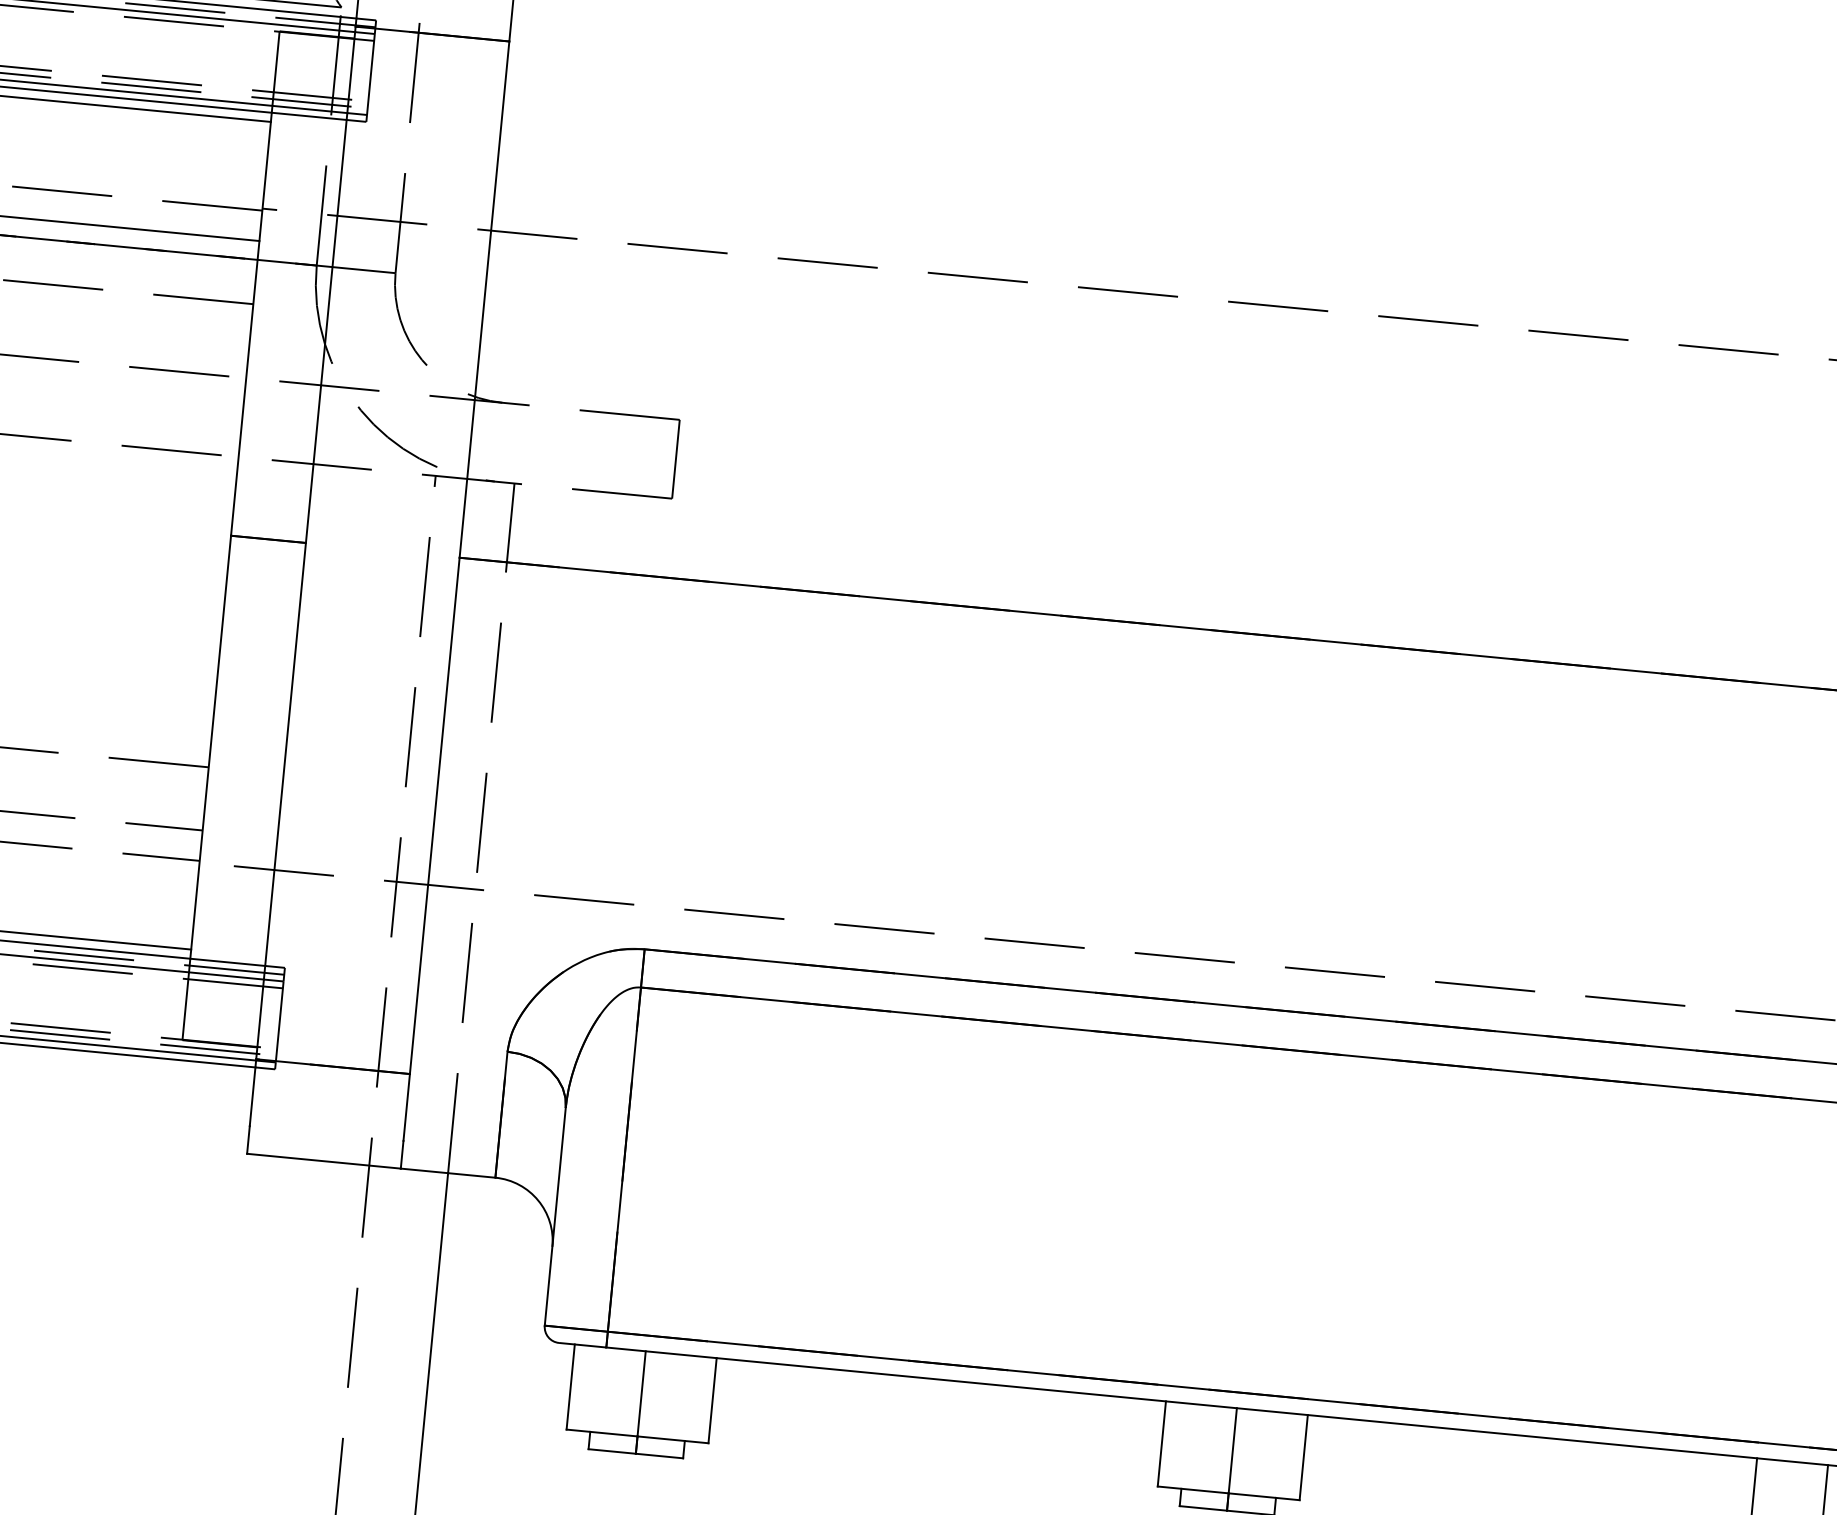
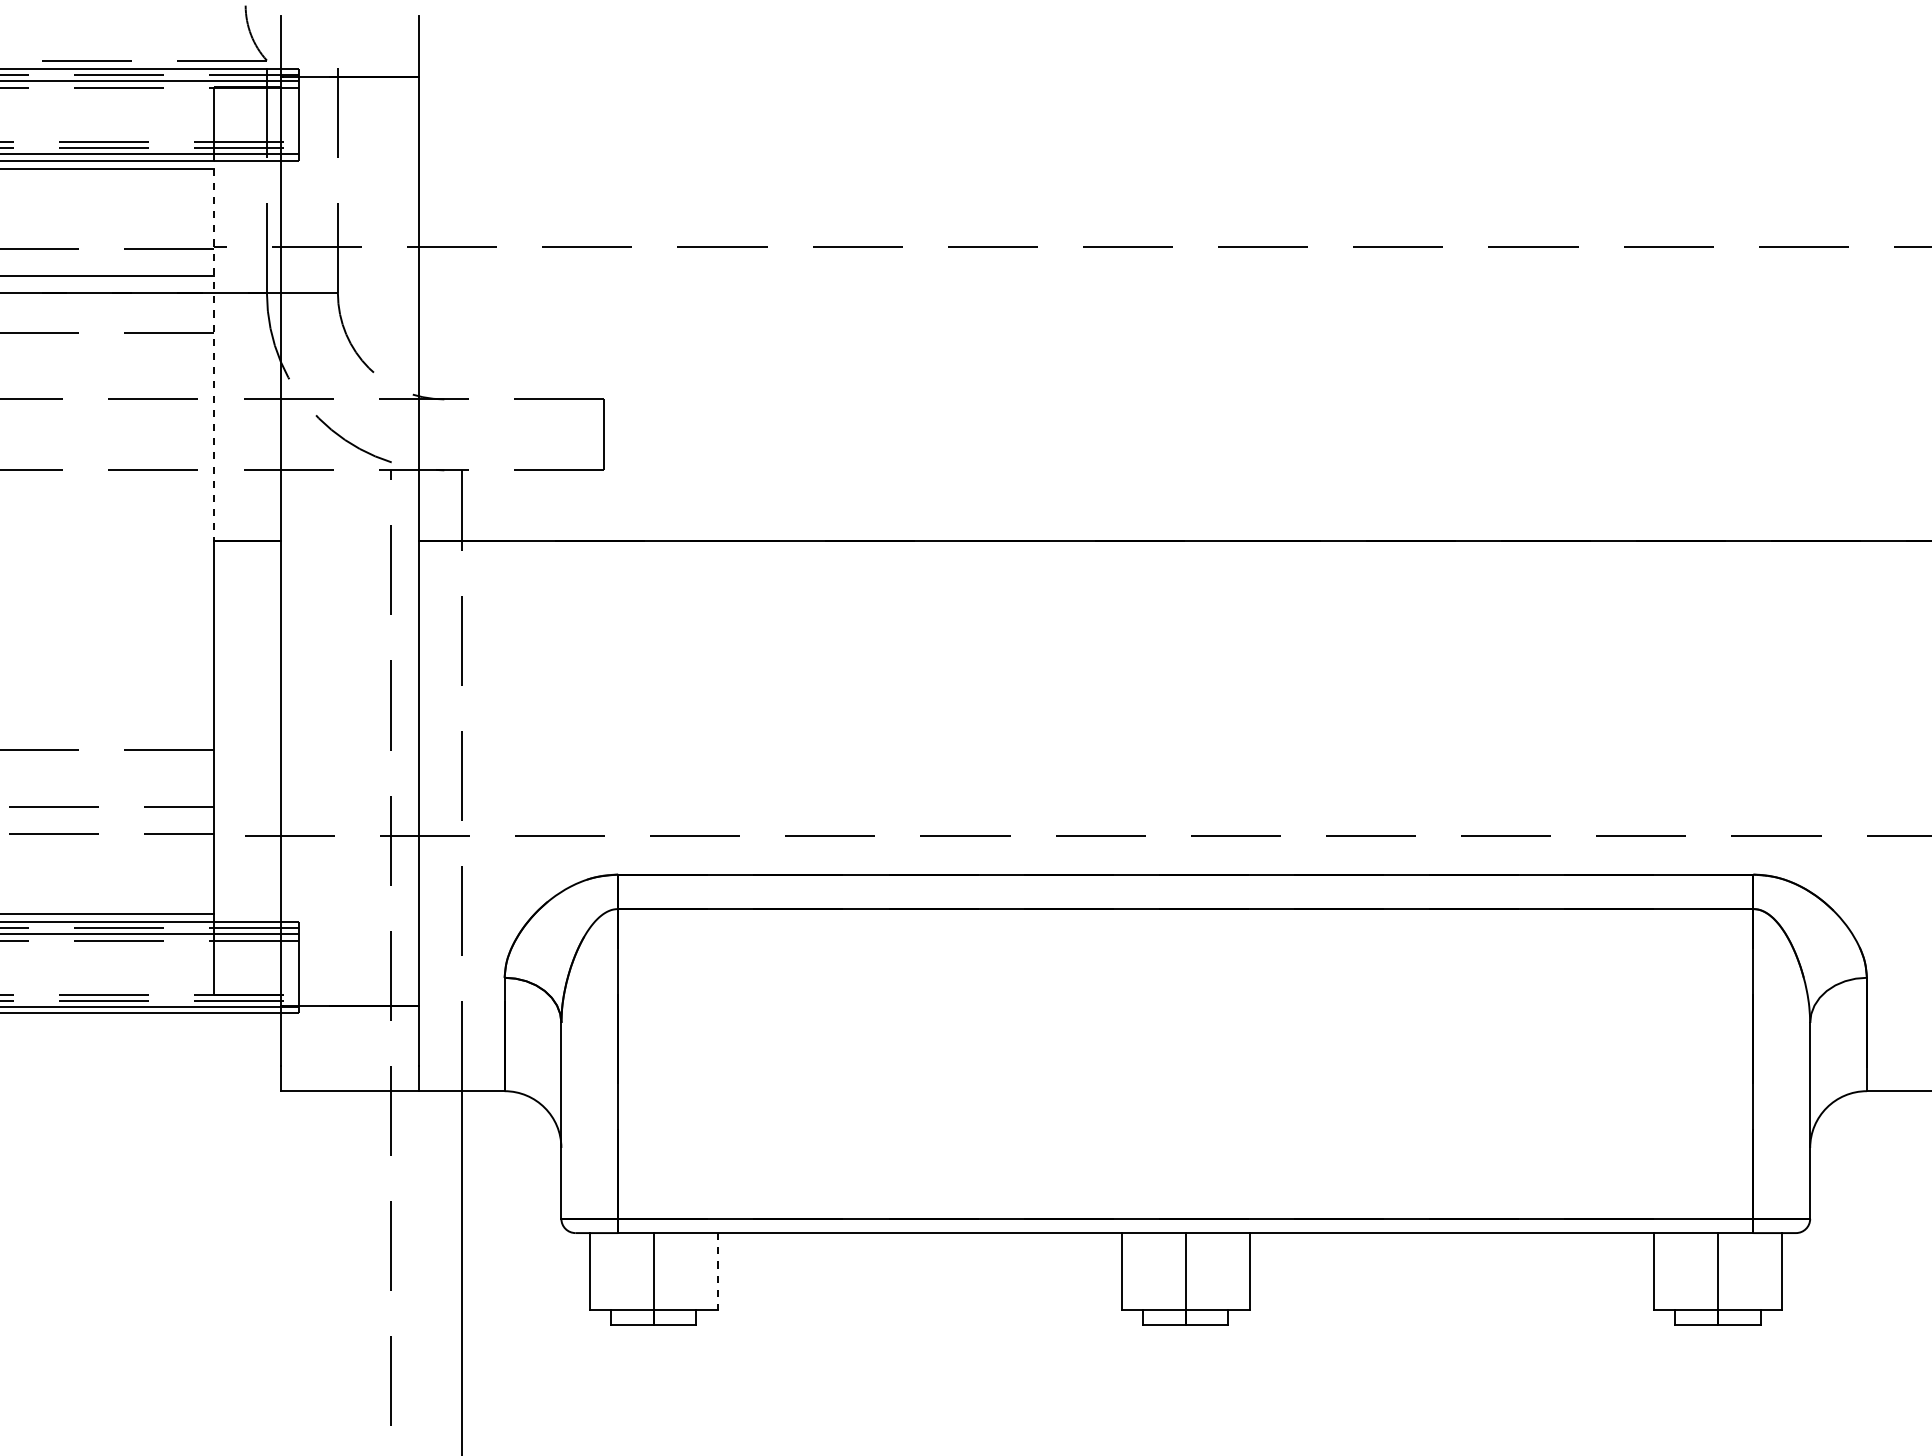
line: (251, 321) -> (213, 348), solid -> dashed
line: (712, 1400) -> (717, 1271), solid -> dashed

